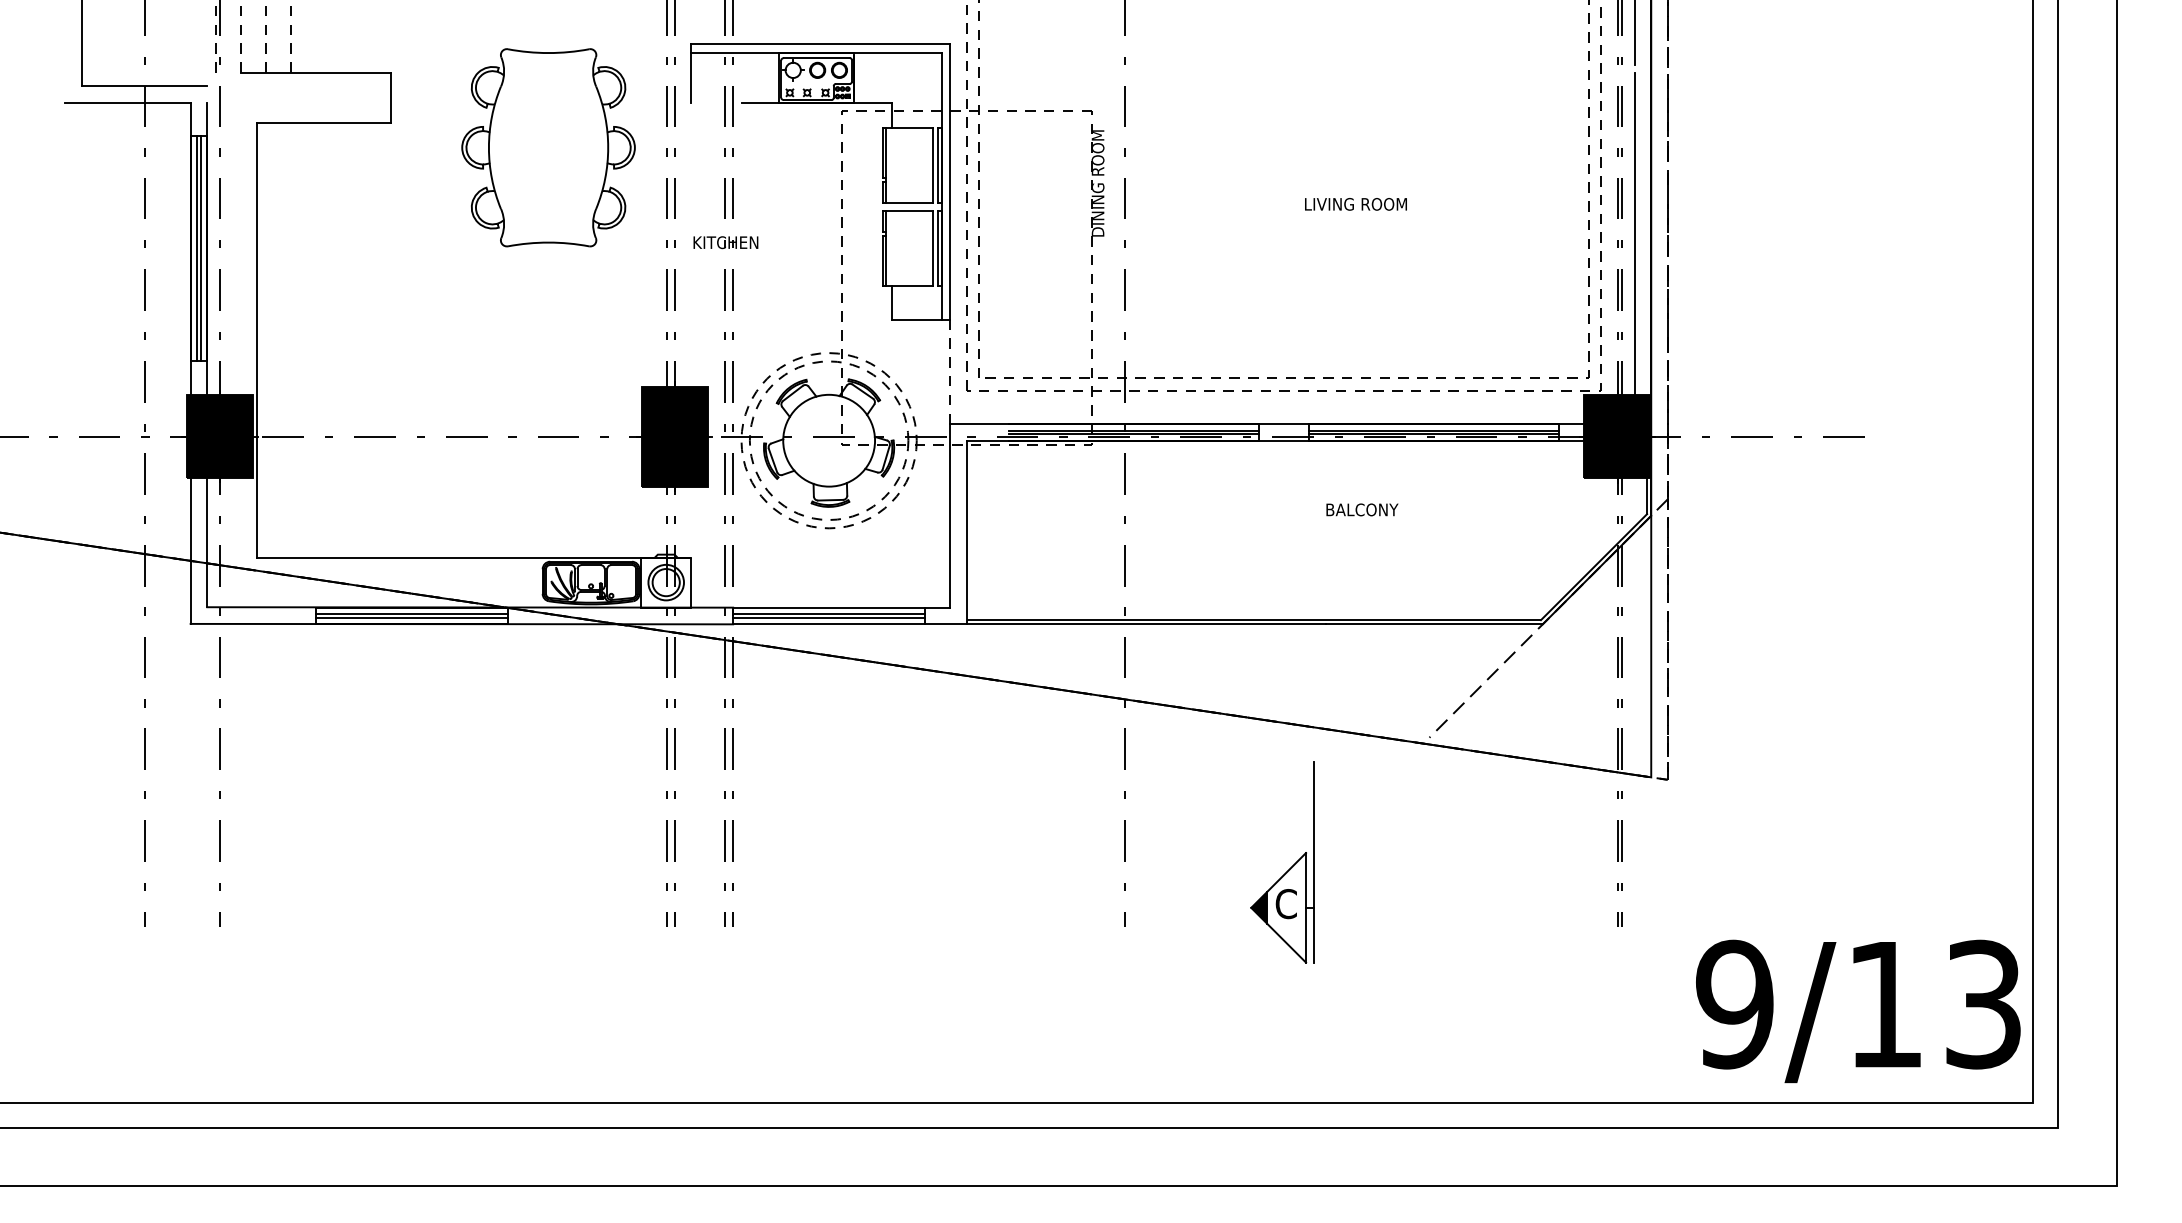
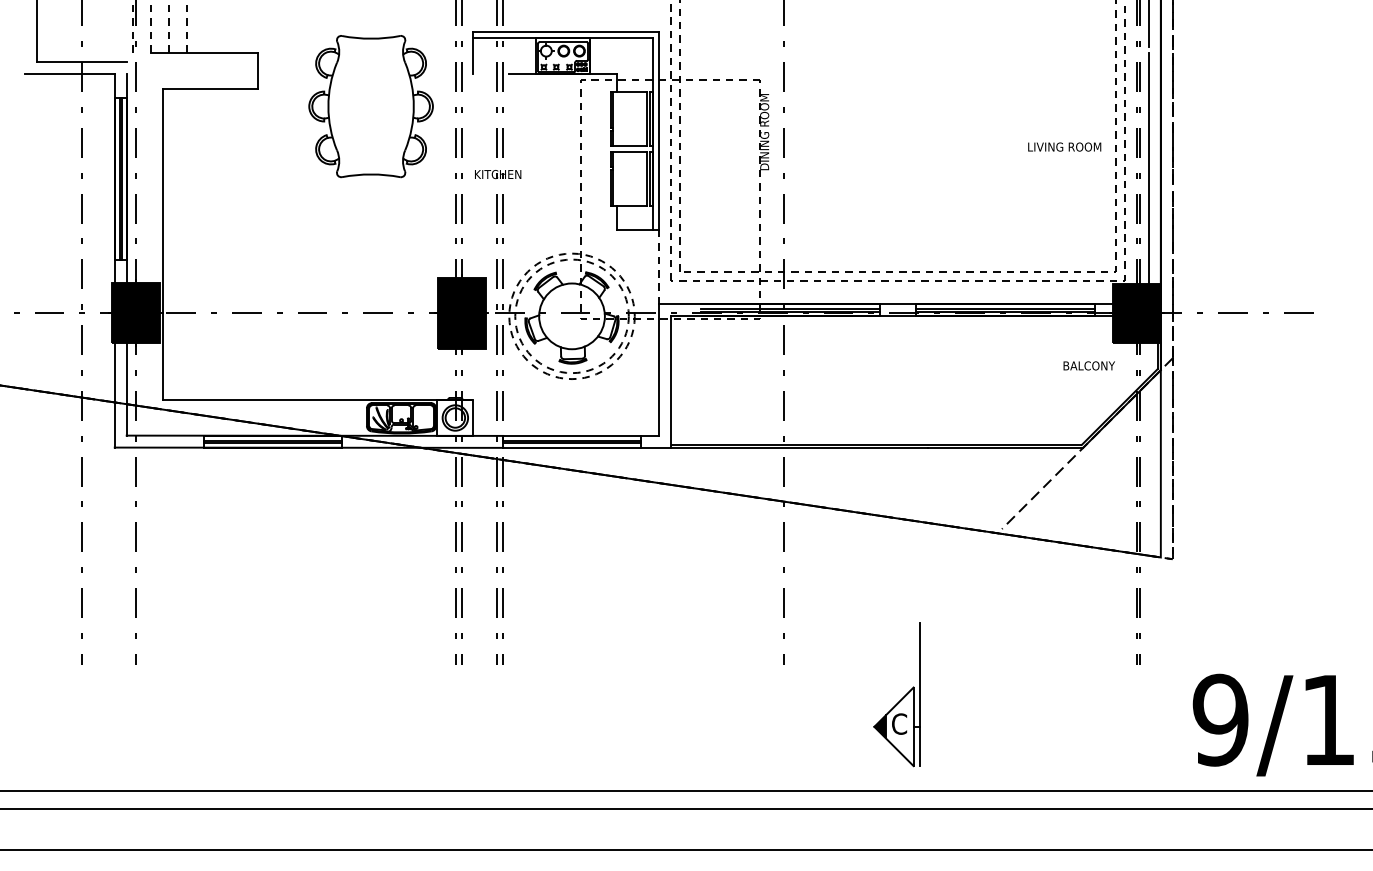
text: (1355, 204) -> (1064, 147), moved
text: (1362, 509) -> (1089, 365), moved
part: (1289, 868) -> (901, 698), moved

